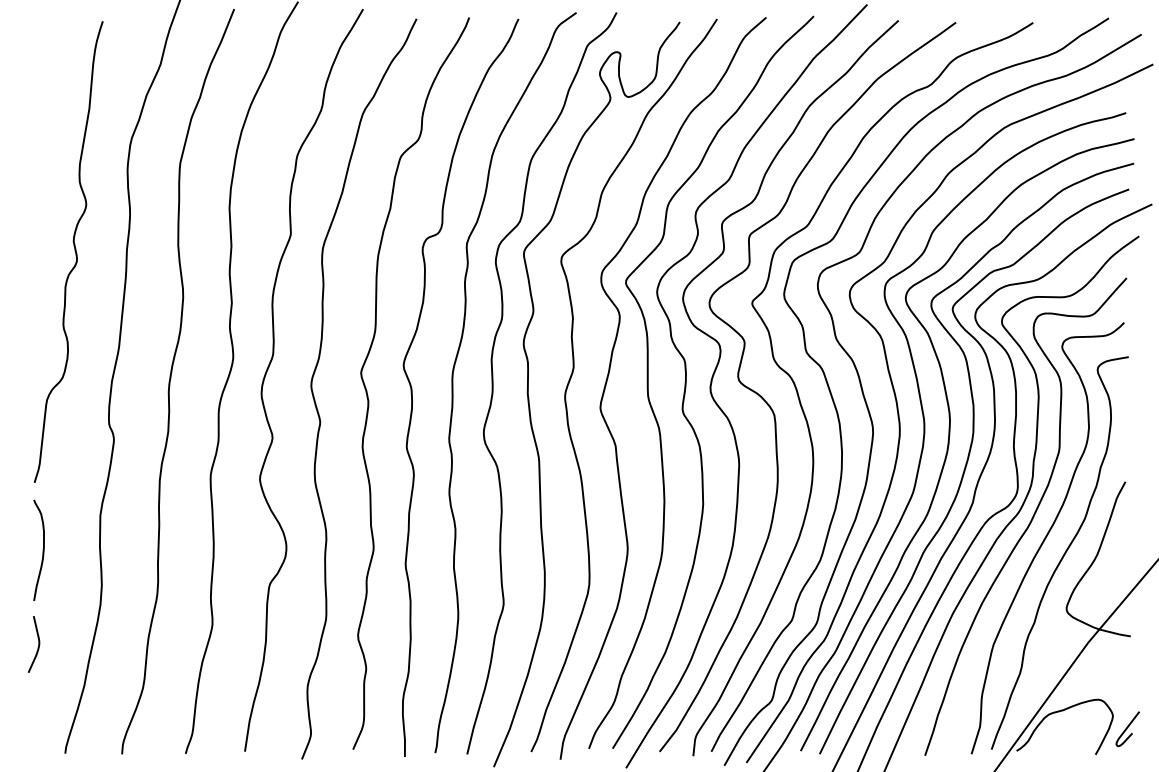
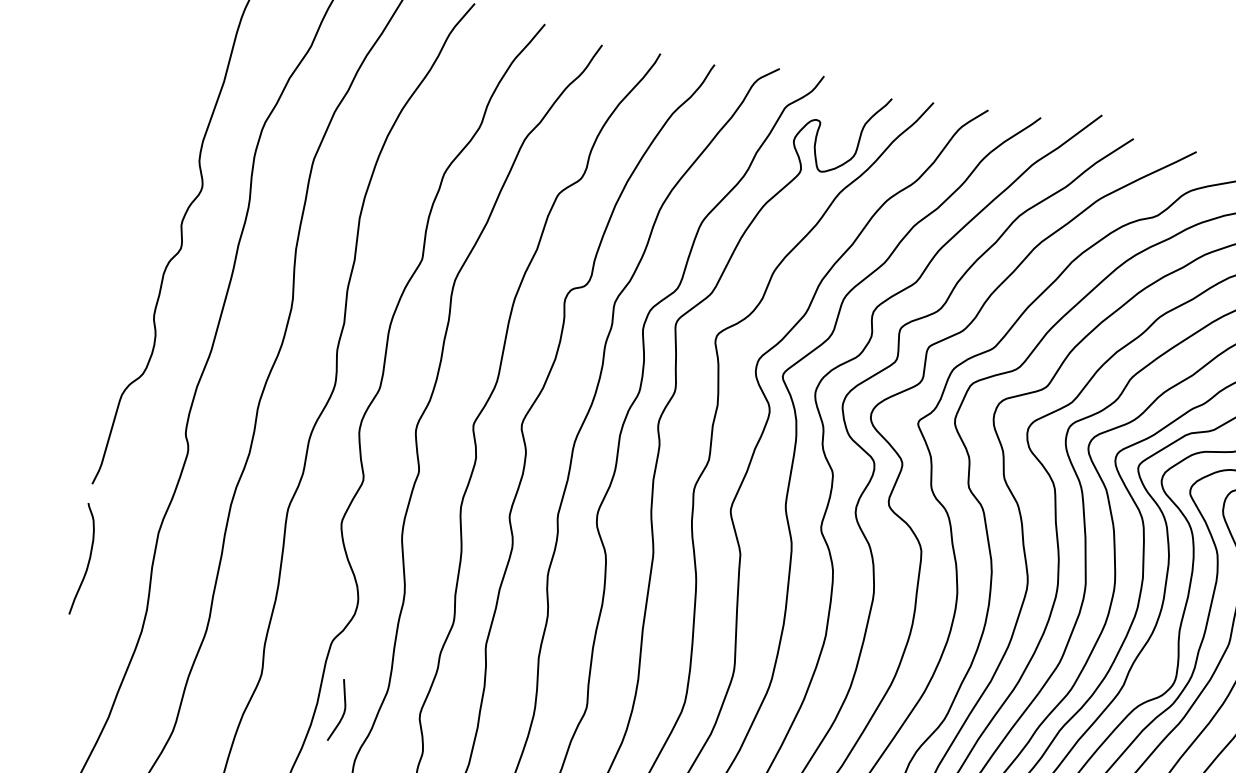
curve: (38, 644) -> (343, 711), moved

